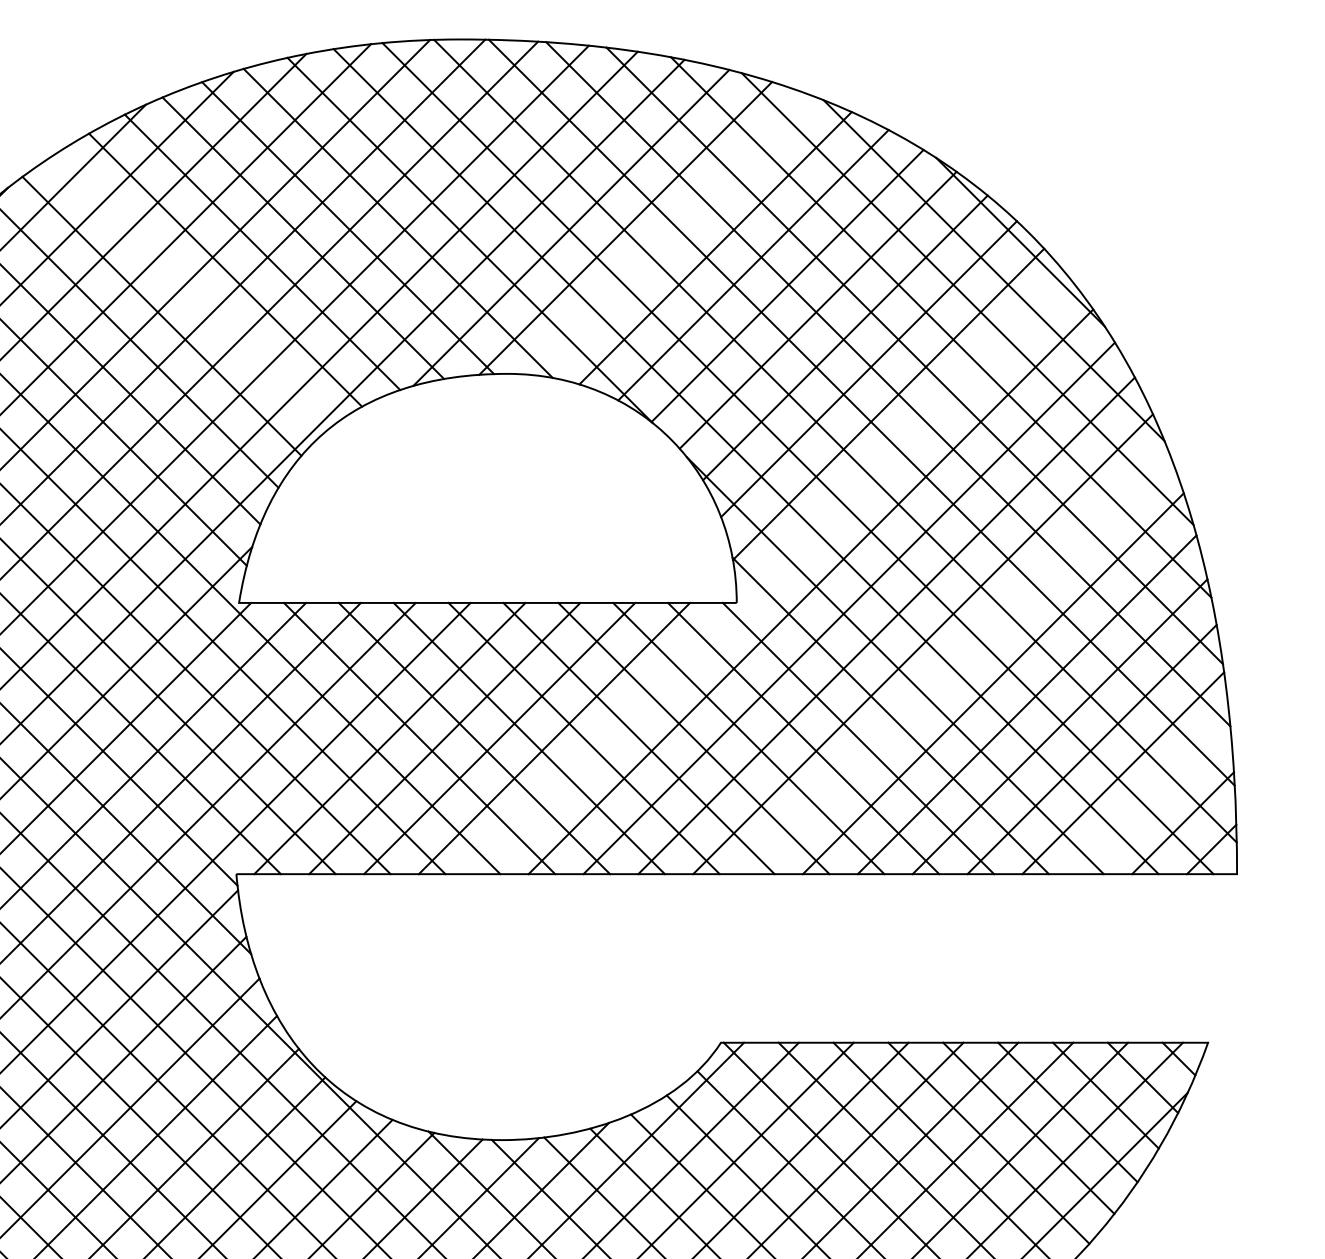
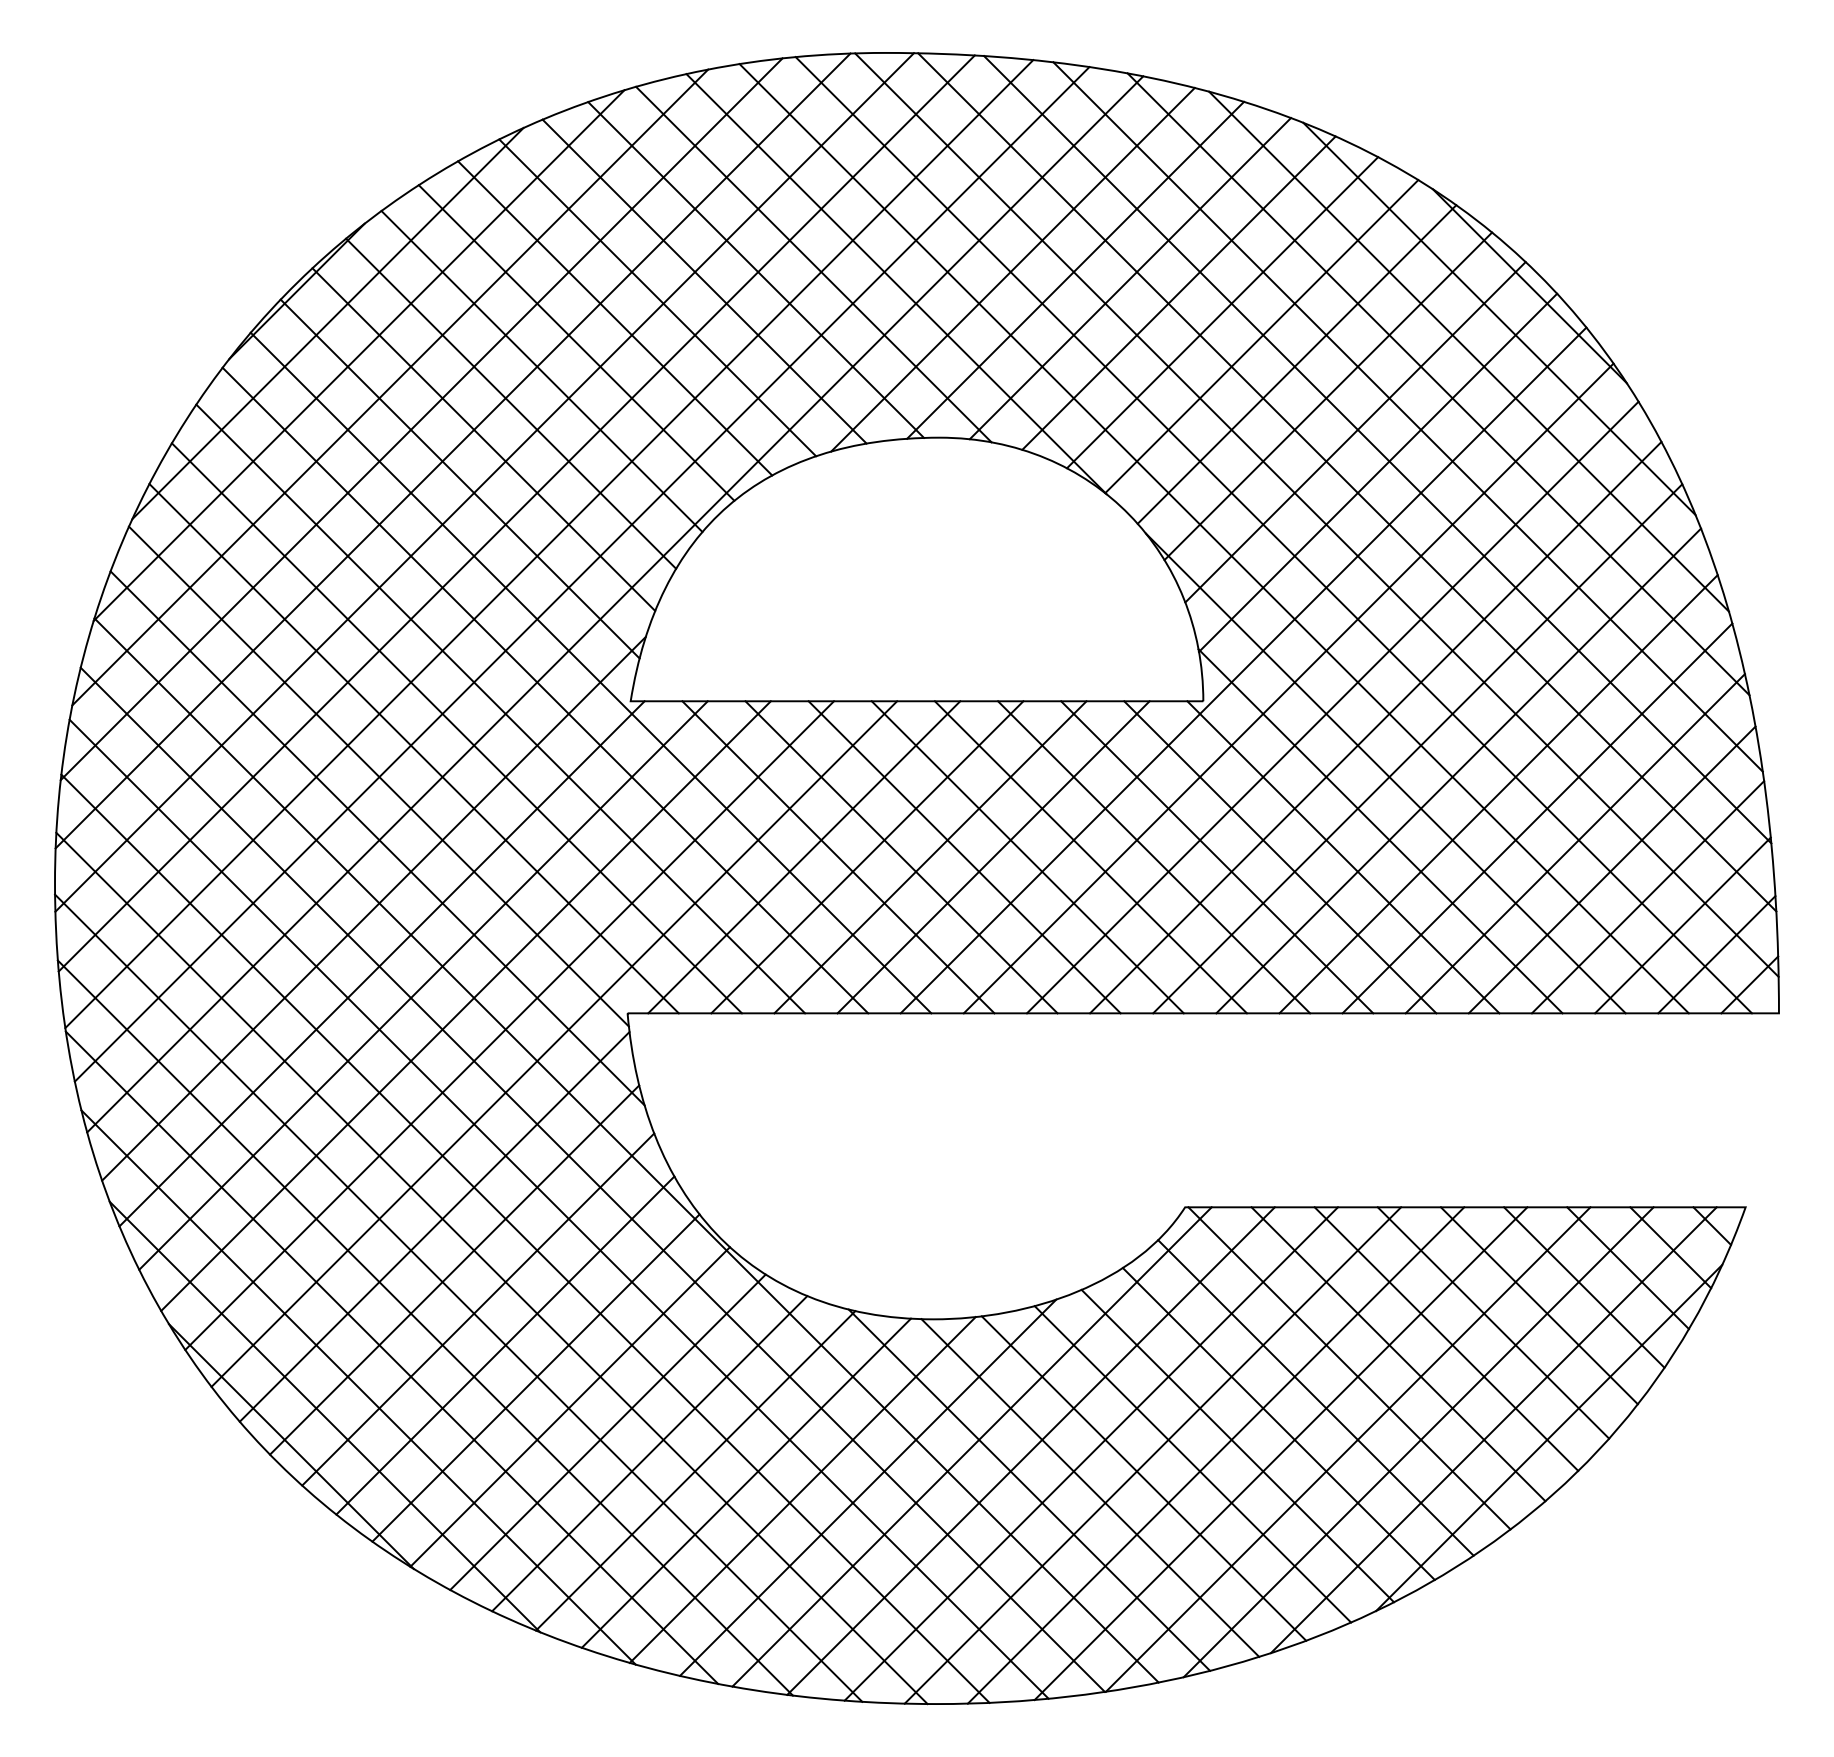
line: (673, 235) -> (1130, 278), added
line: (191, 291) -> (576, 342), added
line: (771, 576) -> (1243, 670), added
line: (958, 663) -> (1458, 770), added
line: (1153, 797) -> (1682, 925), added

